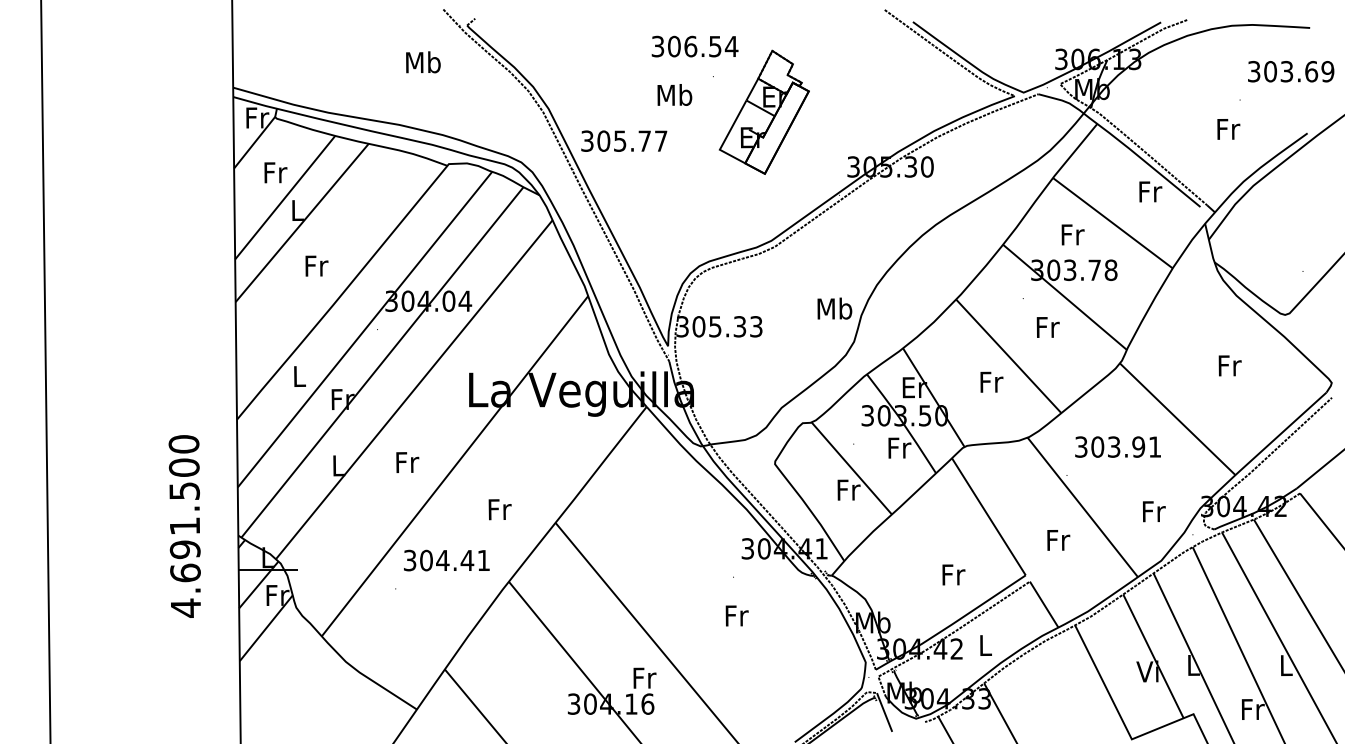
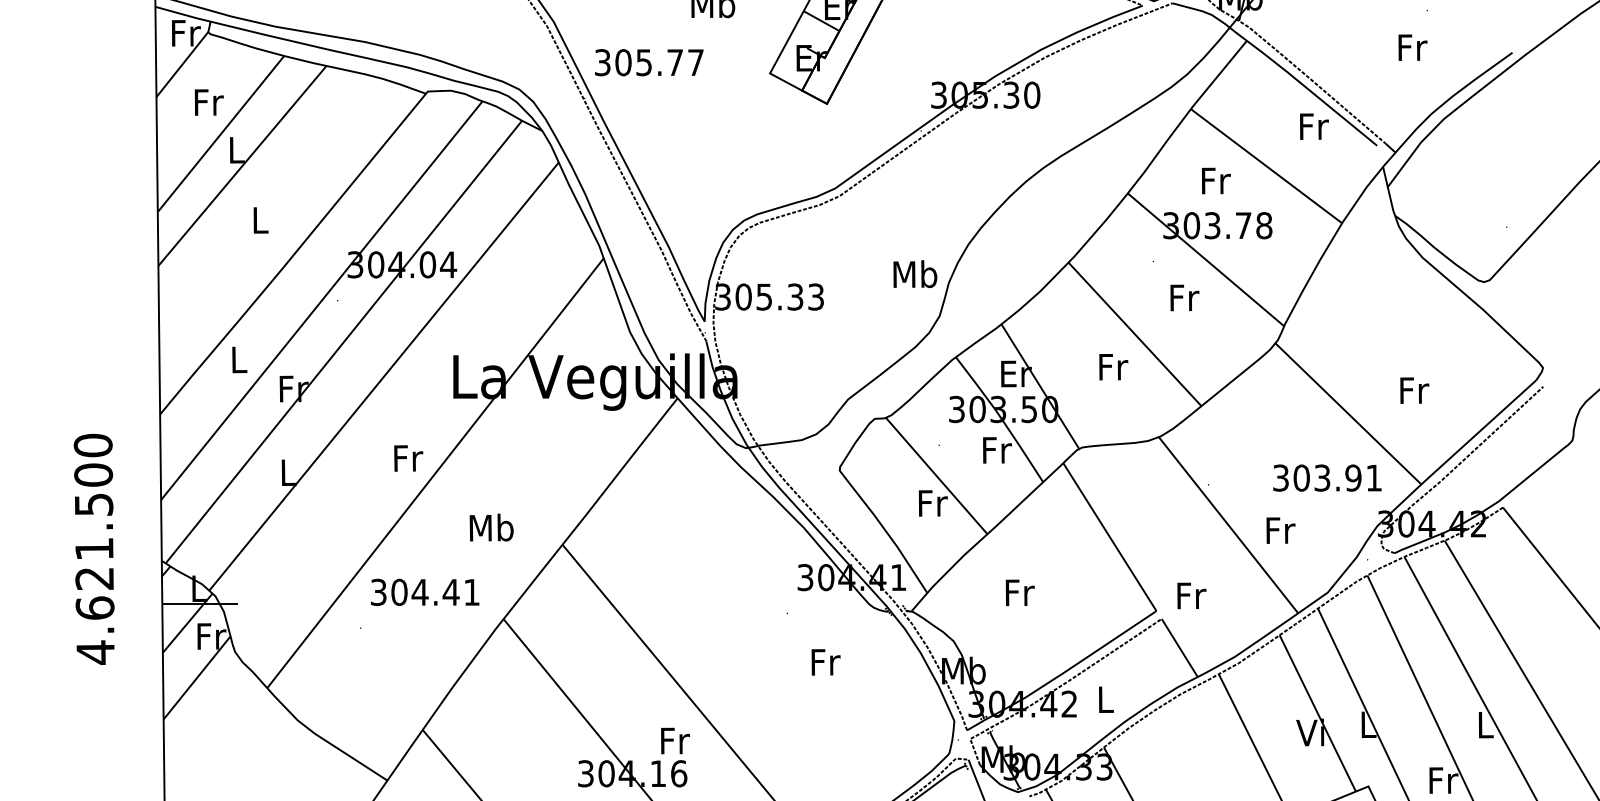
text: (316, 265) -> (260, 219), Fr -> L
text: (1229, 365) -> (1413, 390), moved
text: (1117, 446) -> (1326, 477), moved
text: (407, 462) -> (408, 458), moved
text: (499, 509) -> (491, 527), Fr -> Mb
text: (1154, 511) -> (1281, 530), moved
text: (1058, 540) -> (1191, 596), moved
text: (185, 549) -> (95, 578), 4.691.500 -> 4.621.500
text: (953, 574) -> (1019, 592), moved
text: (736, 615) -> (825, 661), moved

